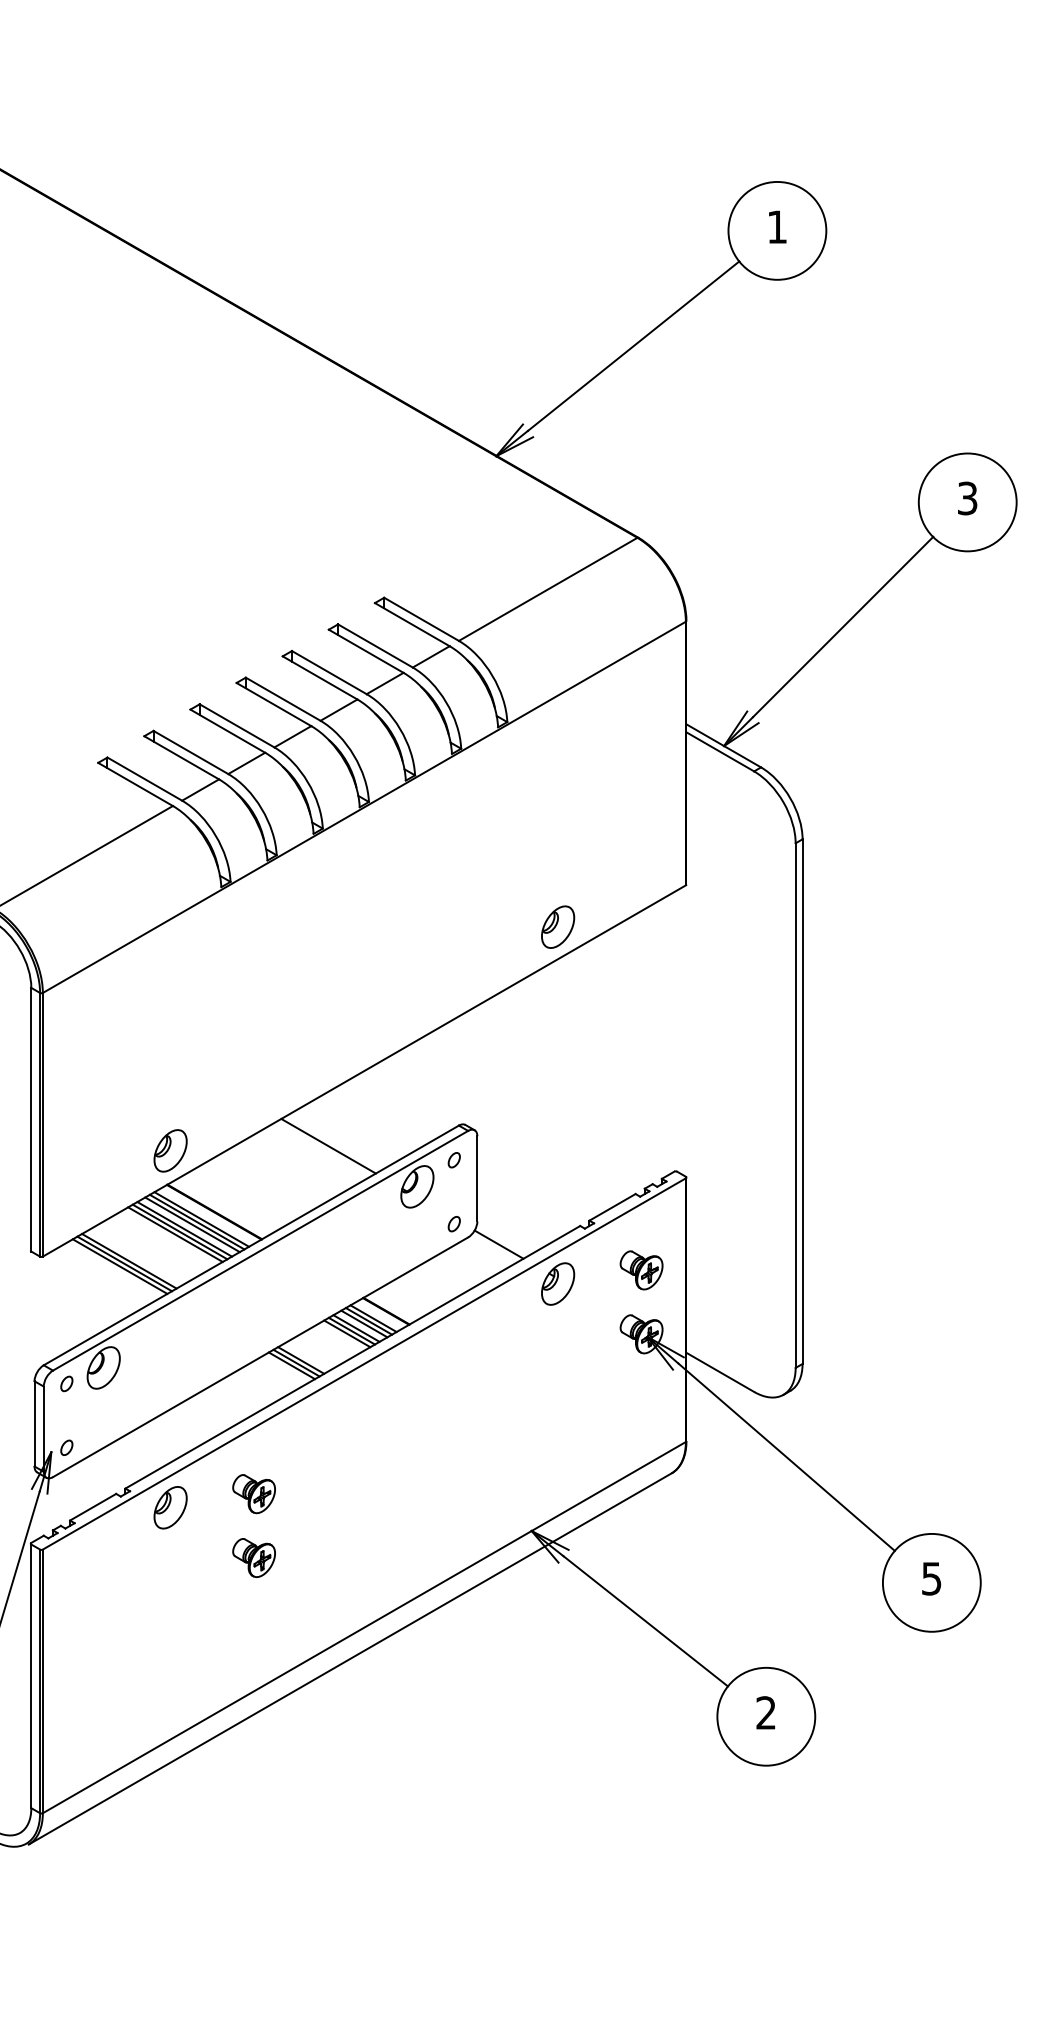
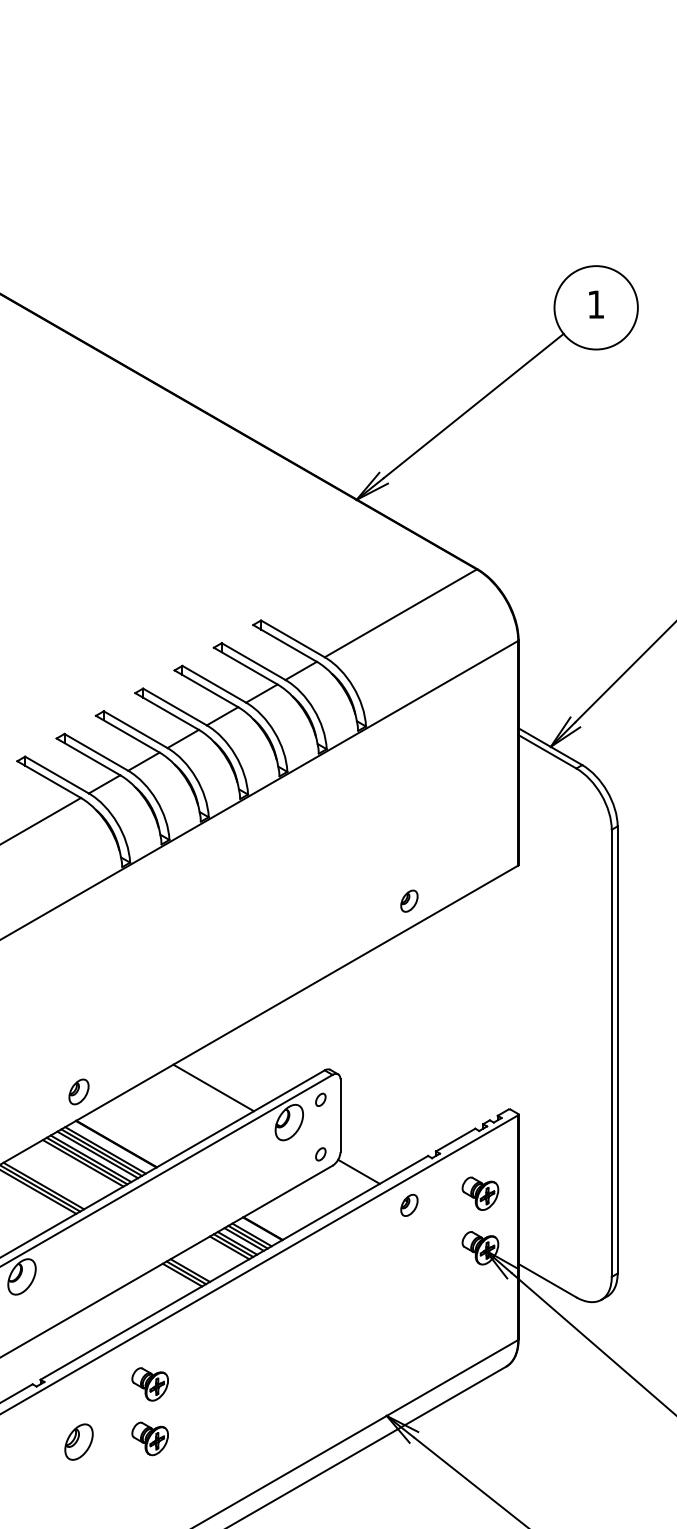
part: (558, 926) -> (409, 900), size x0.6
part: (170, 1150) -> (78, 1091), size x0.7
part: (558, 1283) -> (409, 1204), size x0.6
part: (170, 1507) -> (78, 1441), moved

